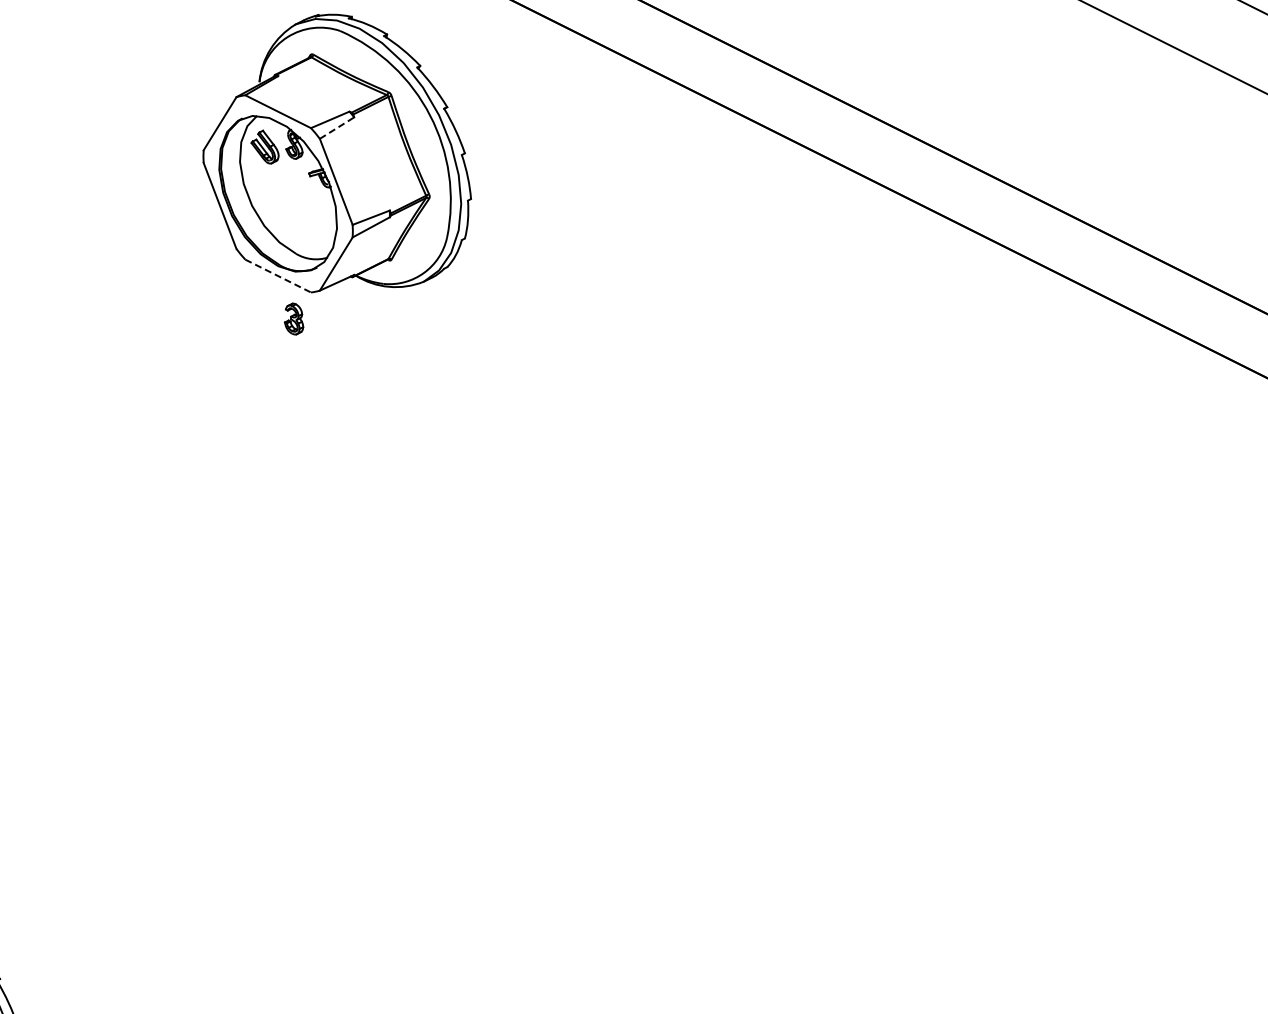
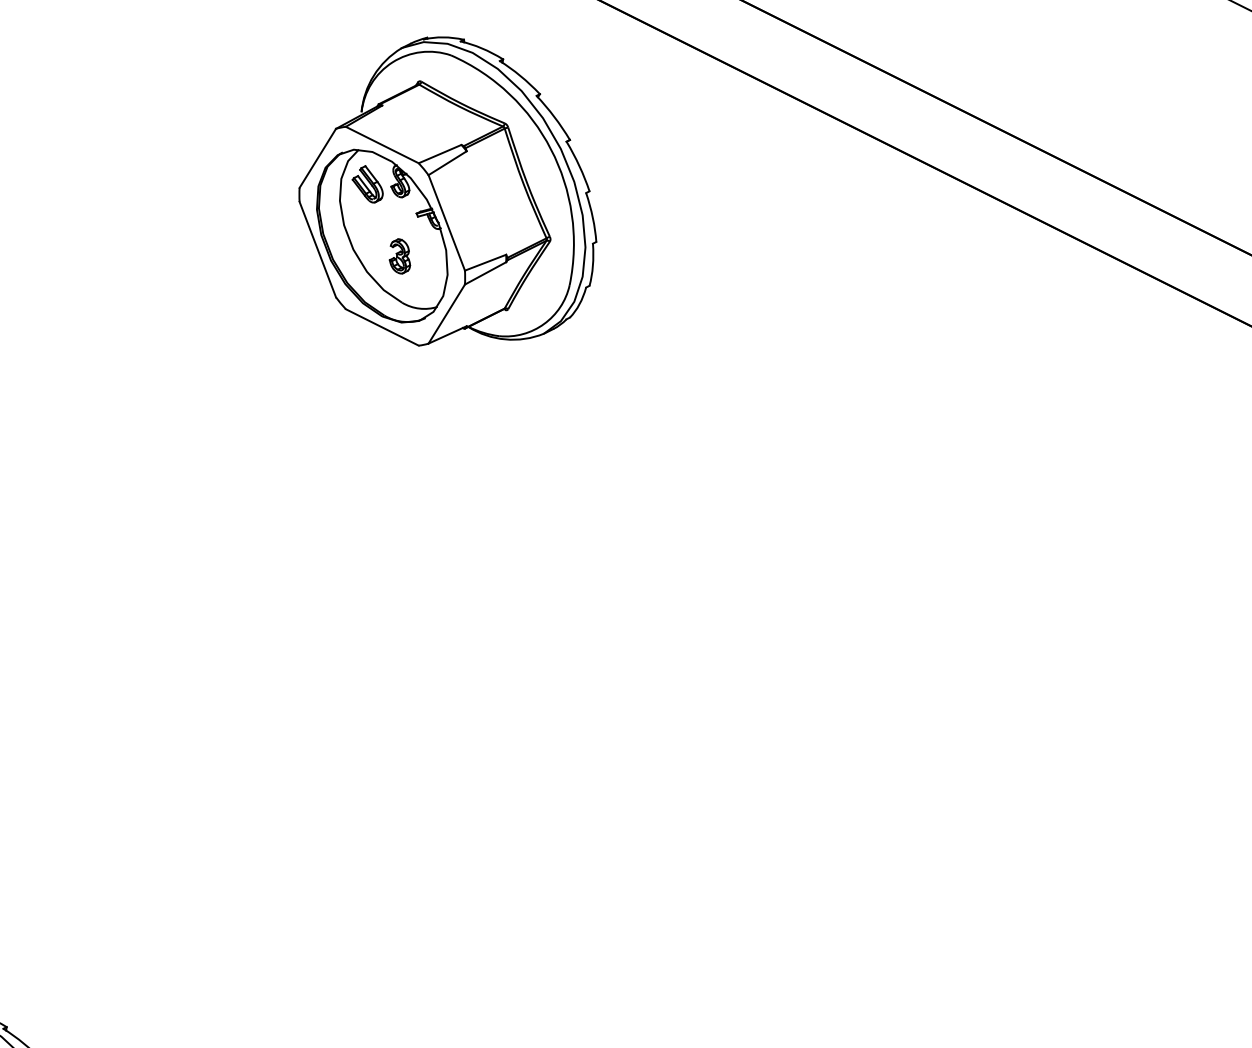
line: (337, 127) -> (448, 162), dashed -> solid
line: (278, 276) -> (382, 327), dashed -> solid
part: (294, 318) -> (400, 255), moved

